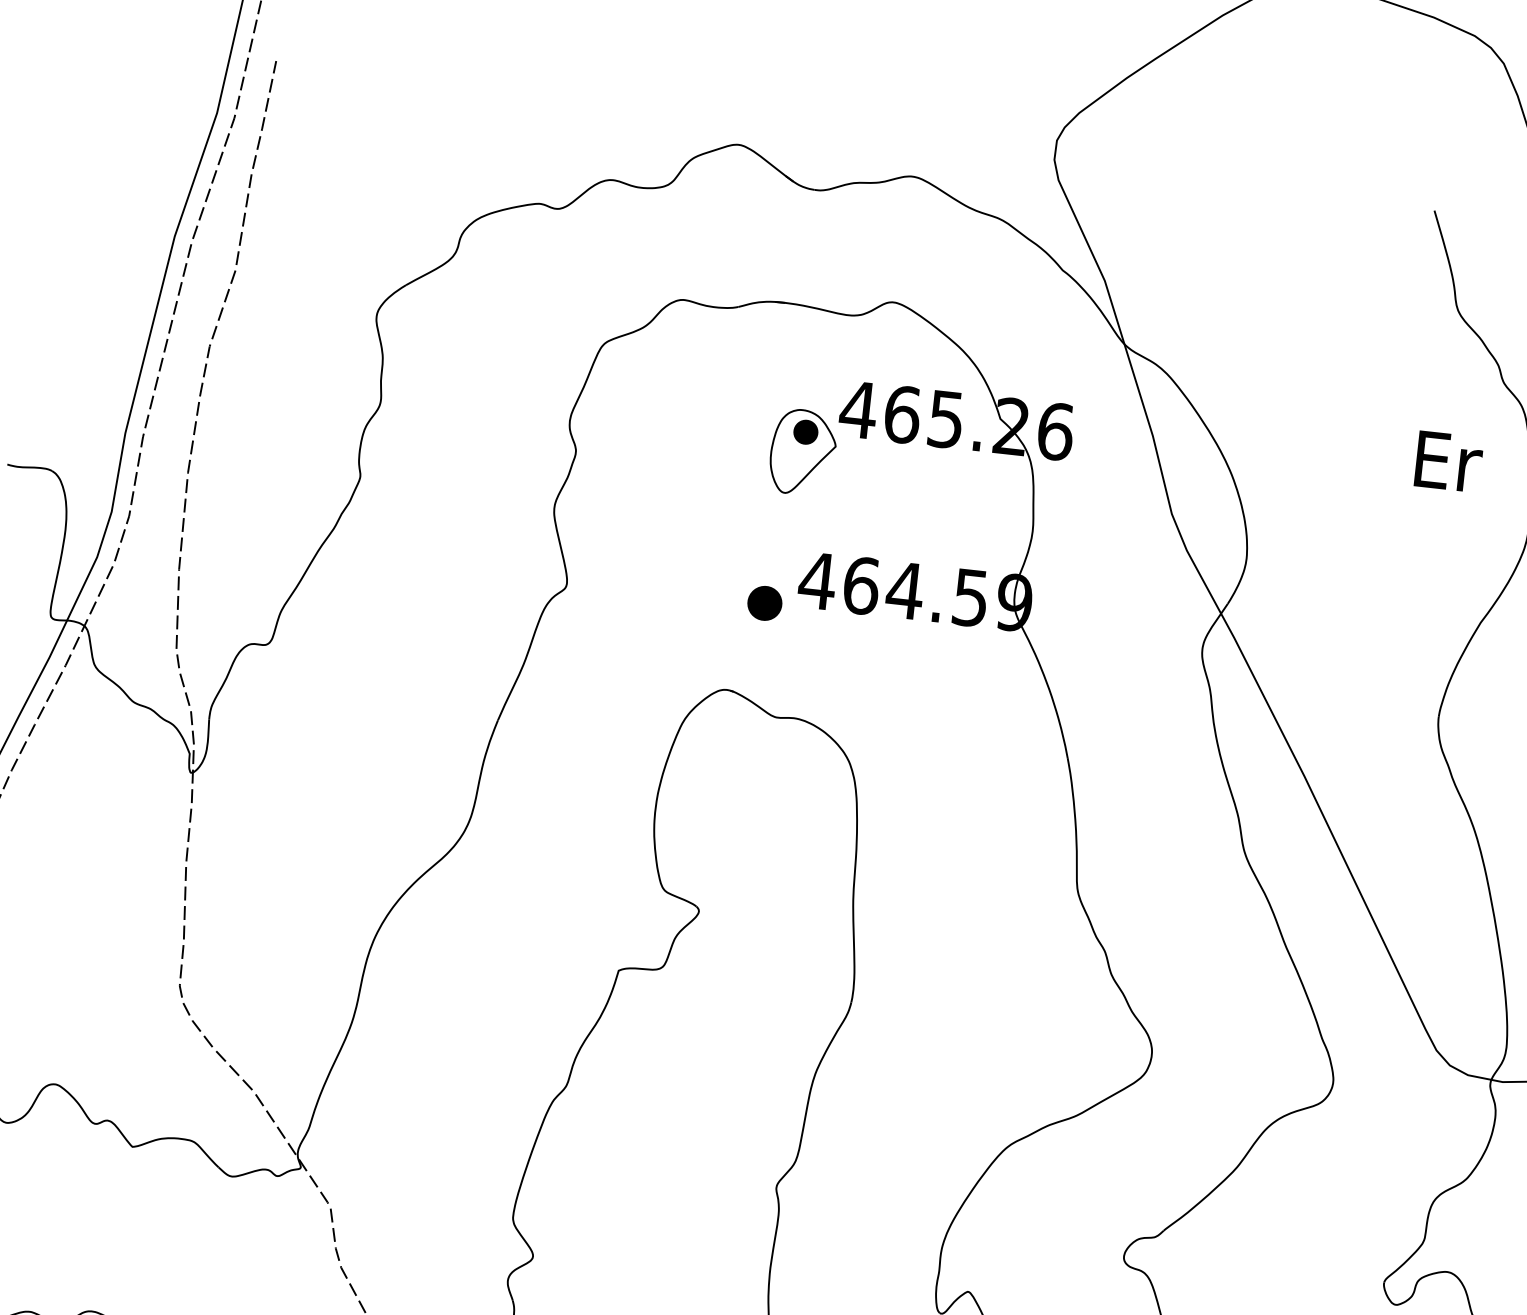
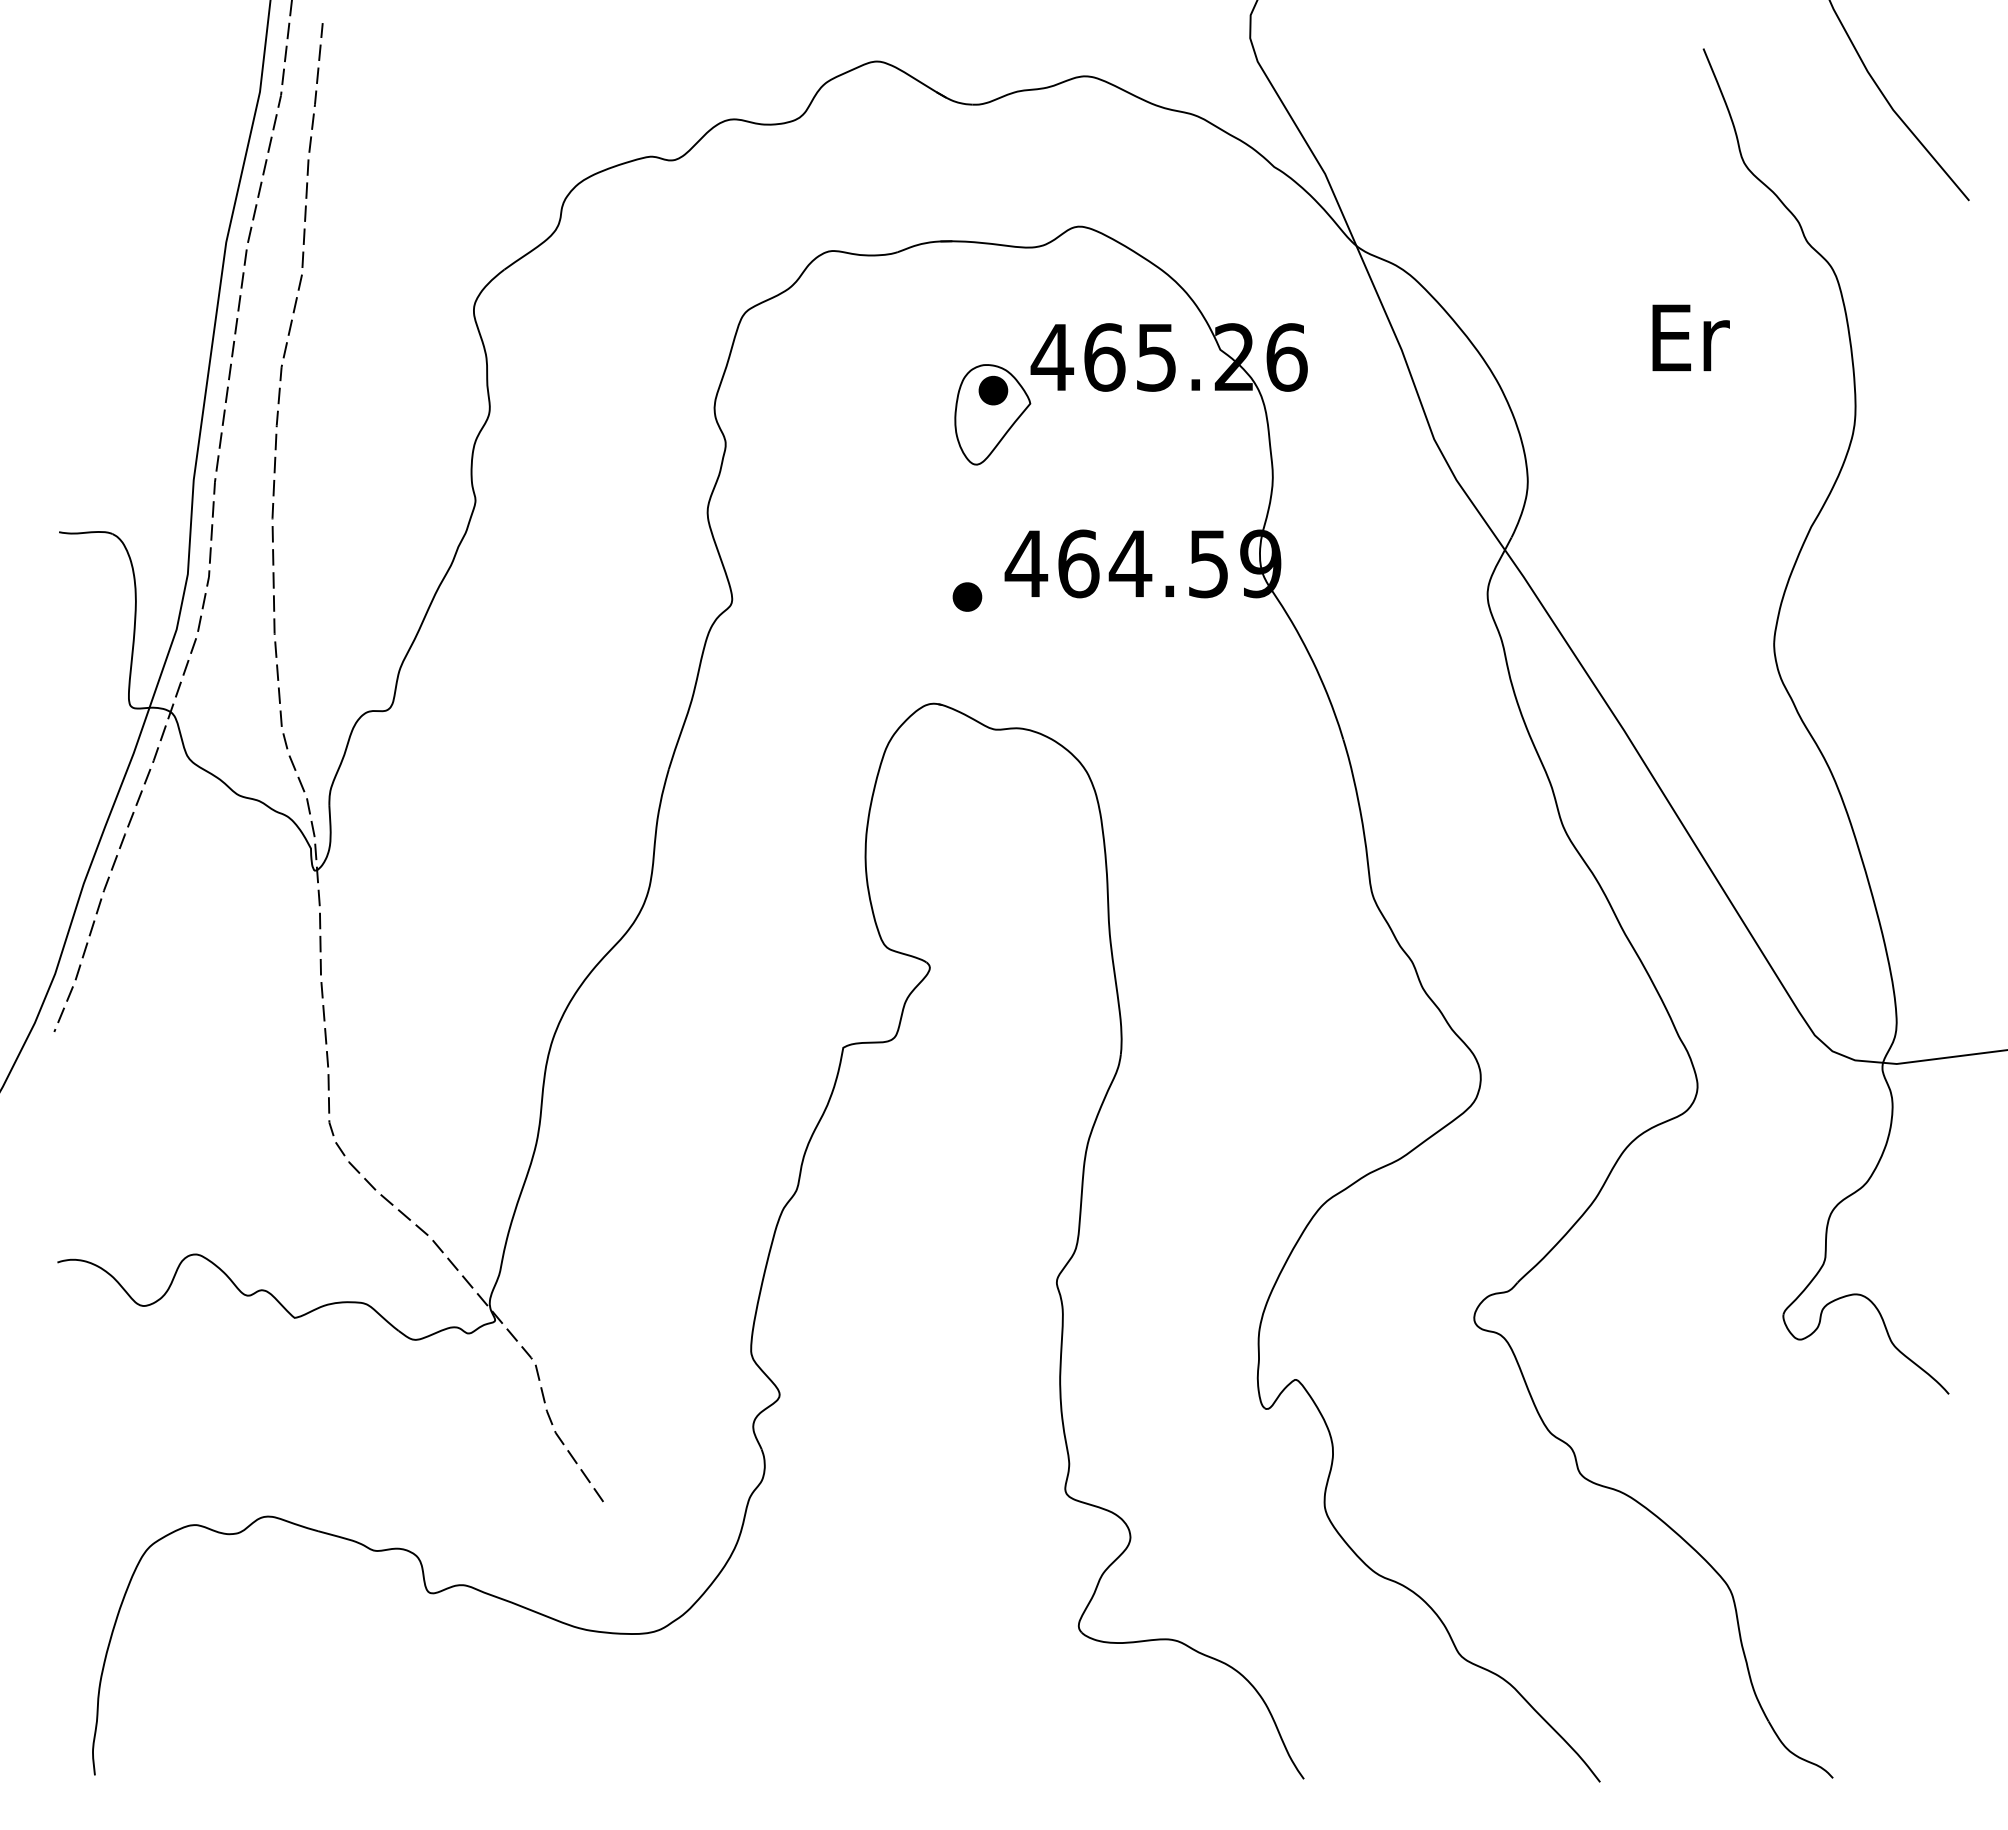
text: (1448, 461) -> (1690, 337), moved
part: (765, 602) -> (967, 596), size x0.71

